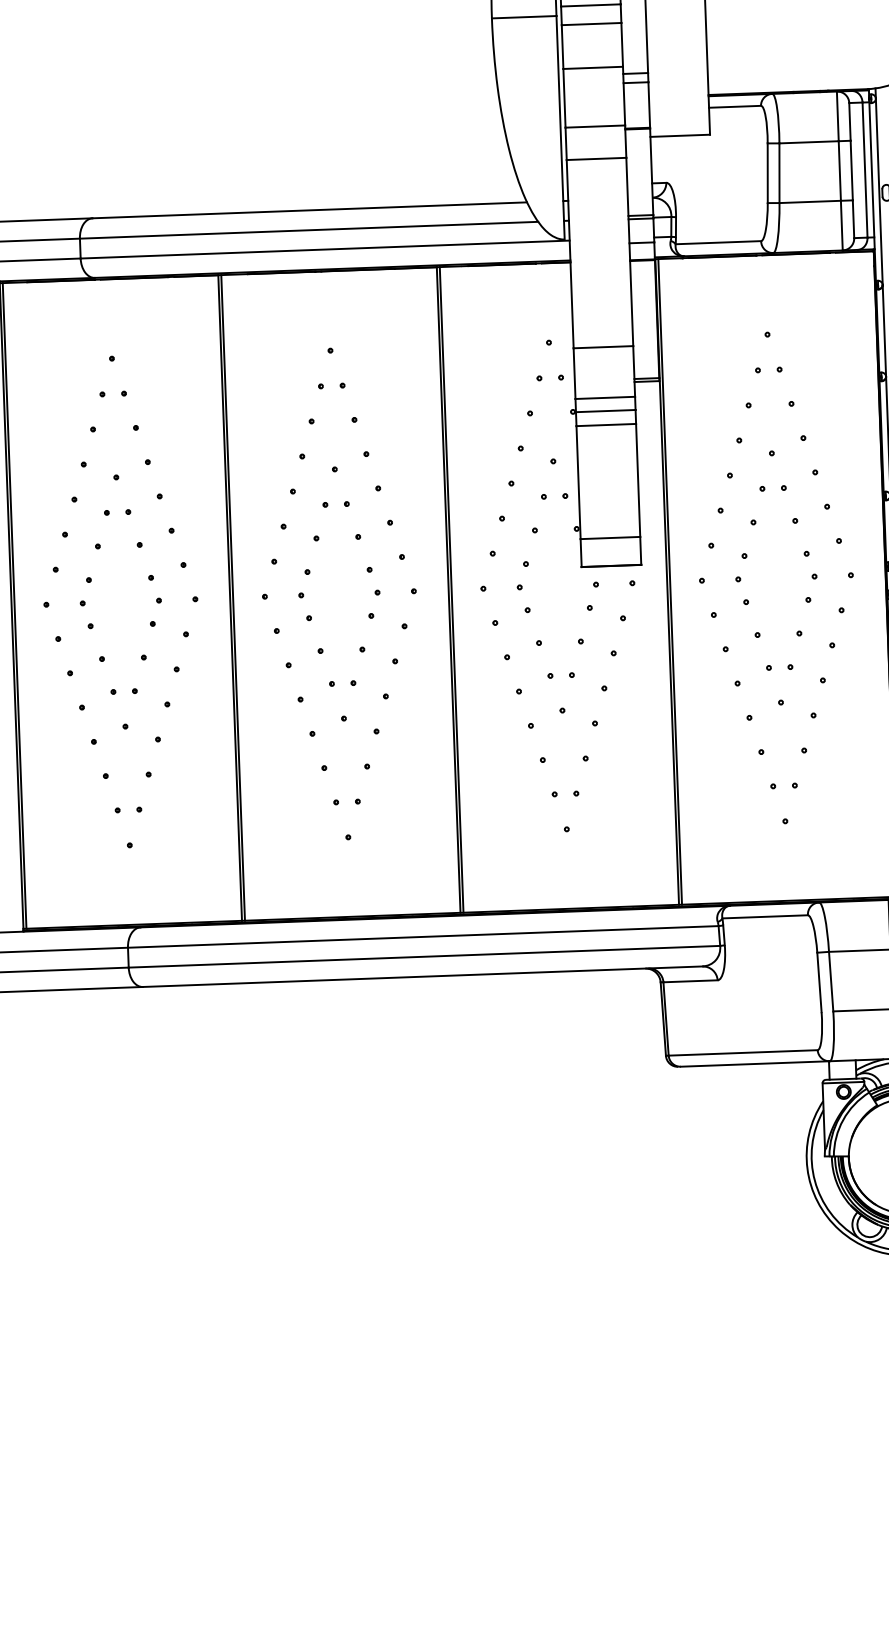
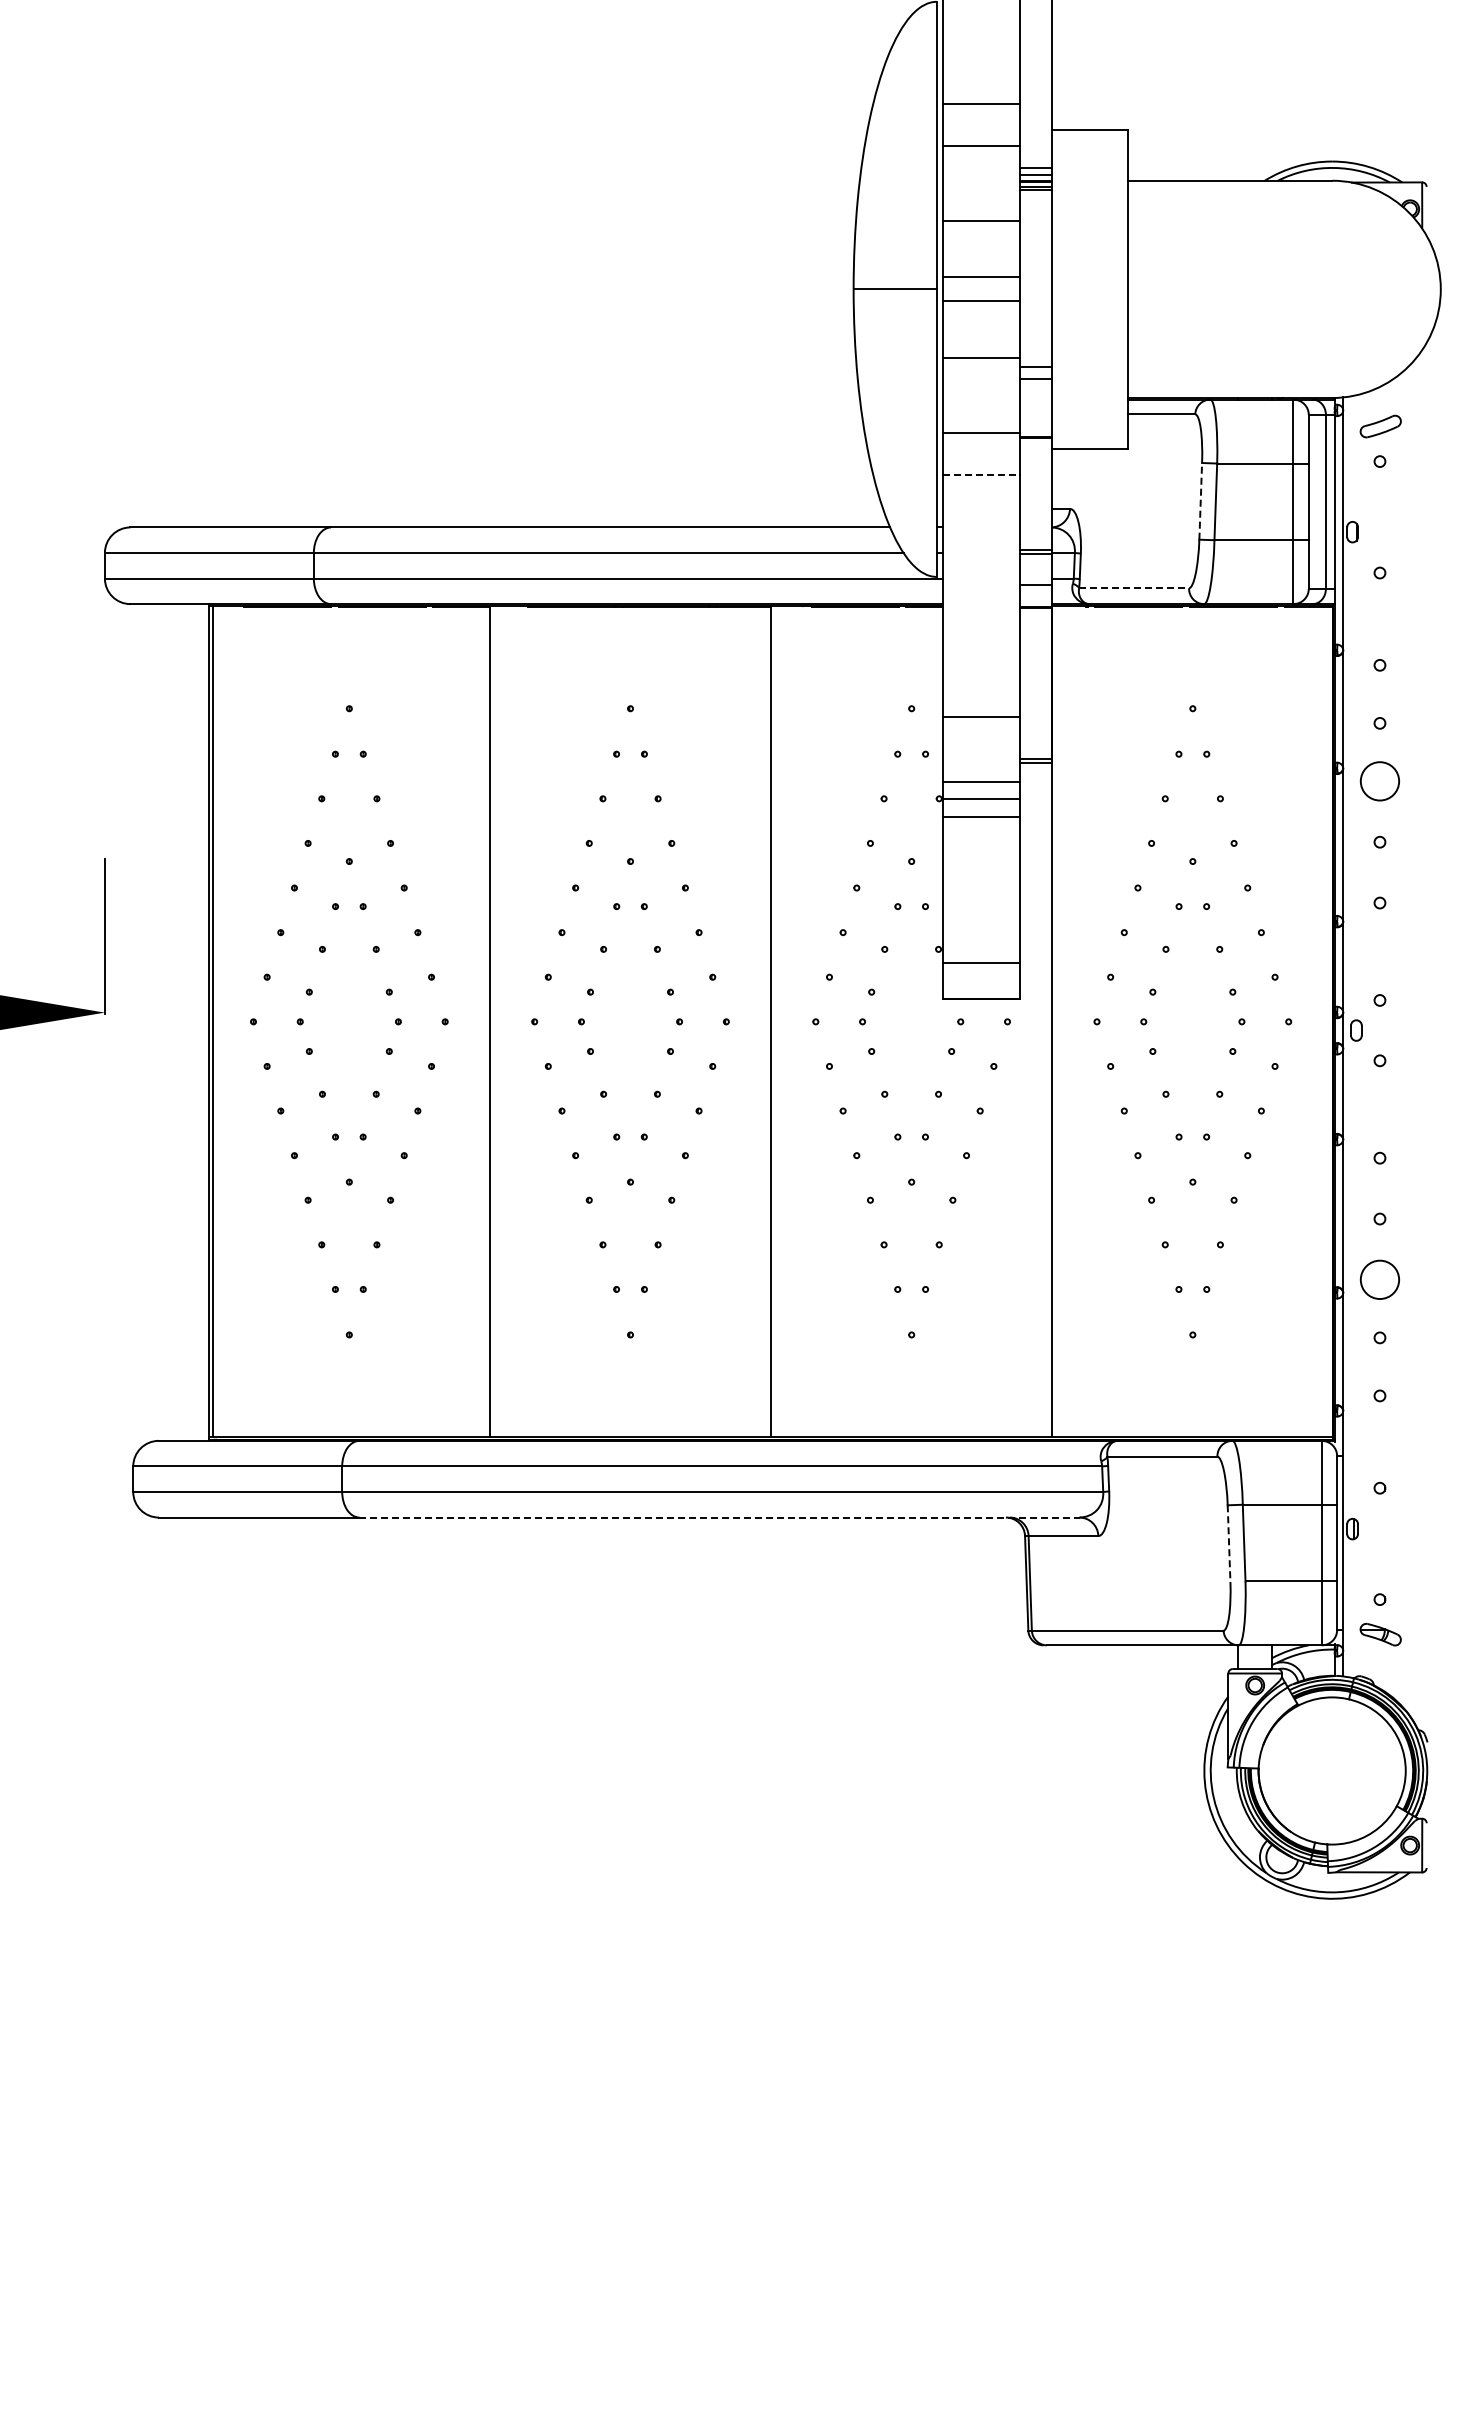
line: (596, 158) -> (981, 474), solid -> dashed
line: (767, 172) -> (1200, 500), solid -> dashed
line: (718, 242) -> (1134, 588), solid -> dashed
line: (670, 581) -> (1056, 1021), removed
line: (451, 589) -> (774, 1021), removed
line: (232, 597) -> (493, 1021), removed
line: (422, 976) -> (719, 1517), solid -> dashed
line: (819, 983) -> (1229, 1544), solid -> dashed

